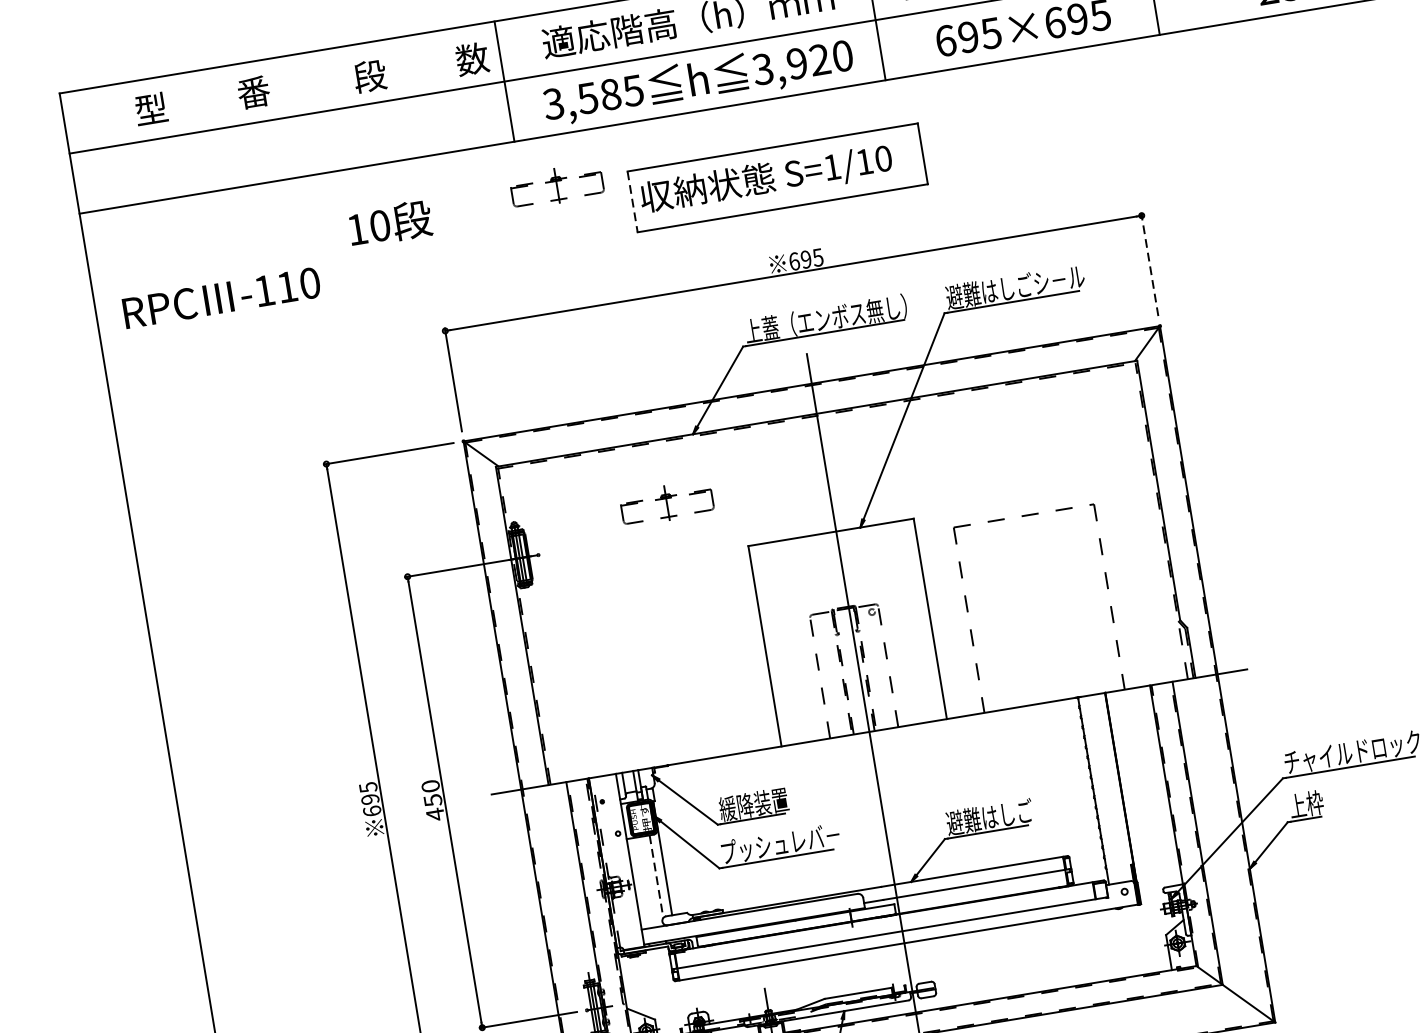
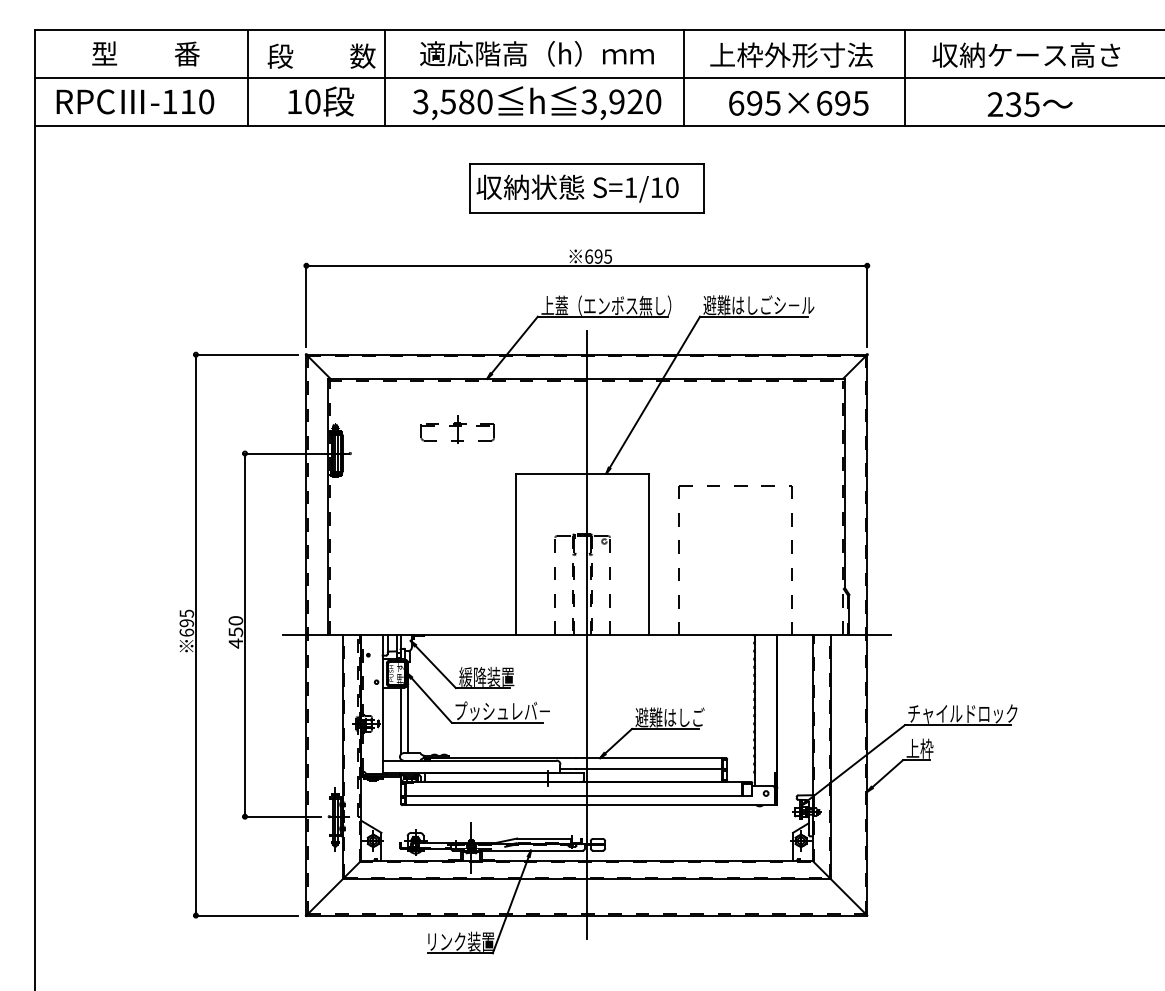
text: (632, 90) -> (484, 101), 3,585 -> 3,580
line: (333, 109) -> (247, 77), added
part: (556, 185) -> (412, 166), removed
line: (632, 202) -> (469, 189), dashed -> solid
text: (390, 223) -> (321, 101), moved
line: (1149, 263) -> (867, 304), dashed -> solid
text: (221, 297) -> (135, 101), moved
line: (657, 877) -> (401, 721), dashed -> solid

